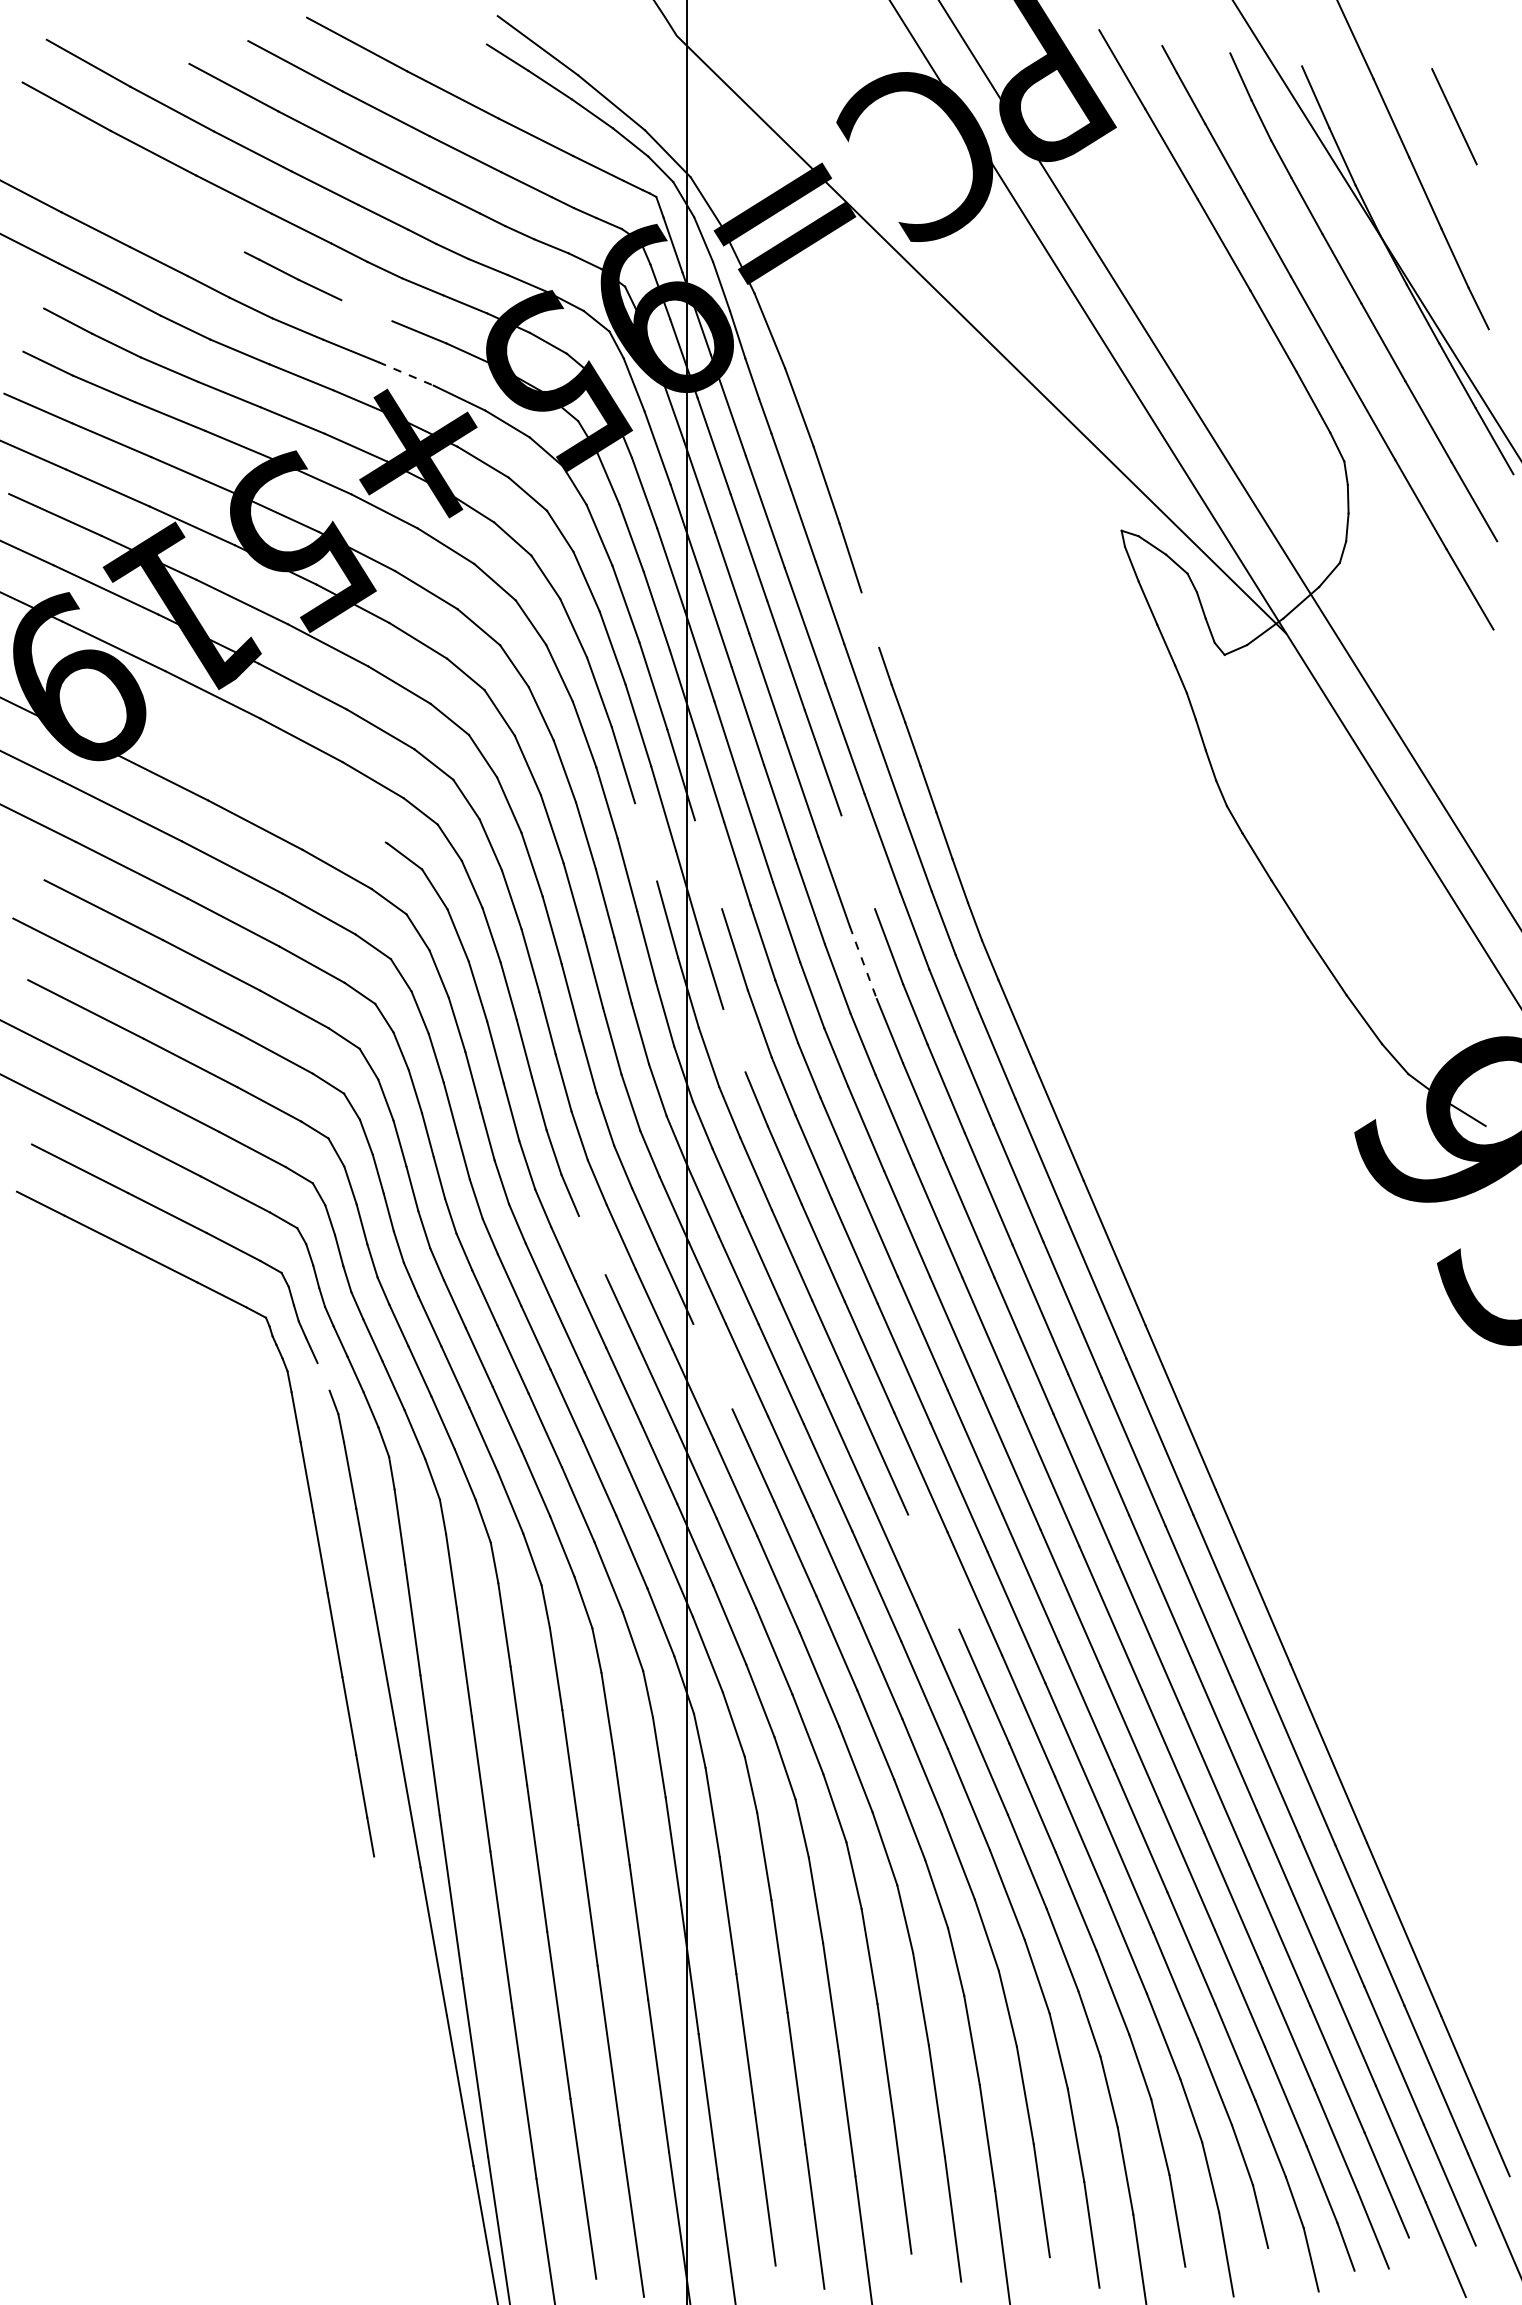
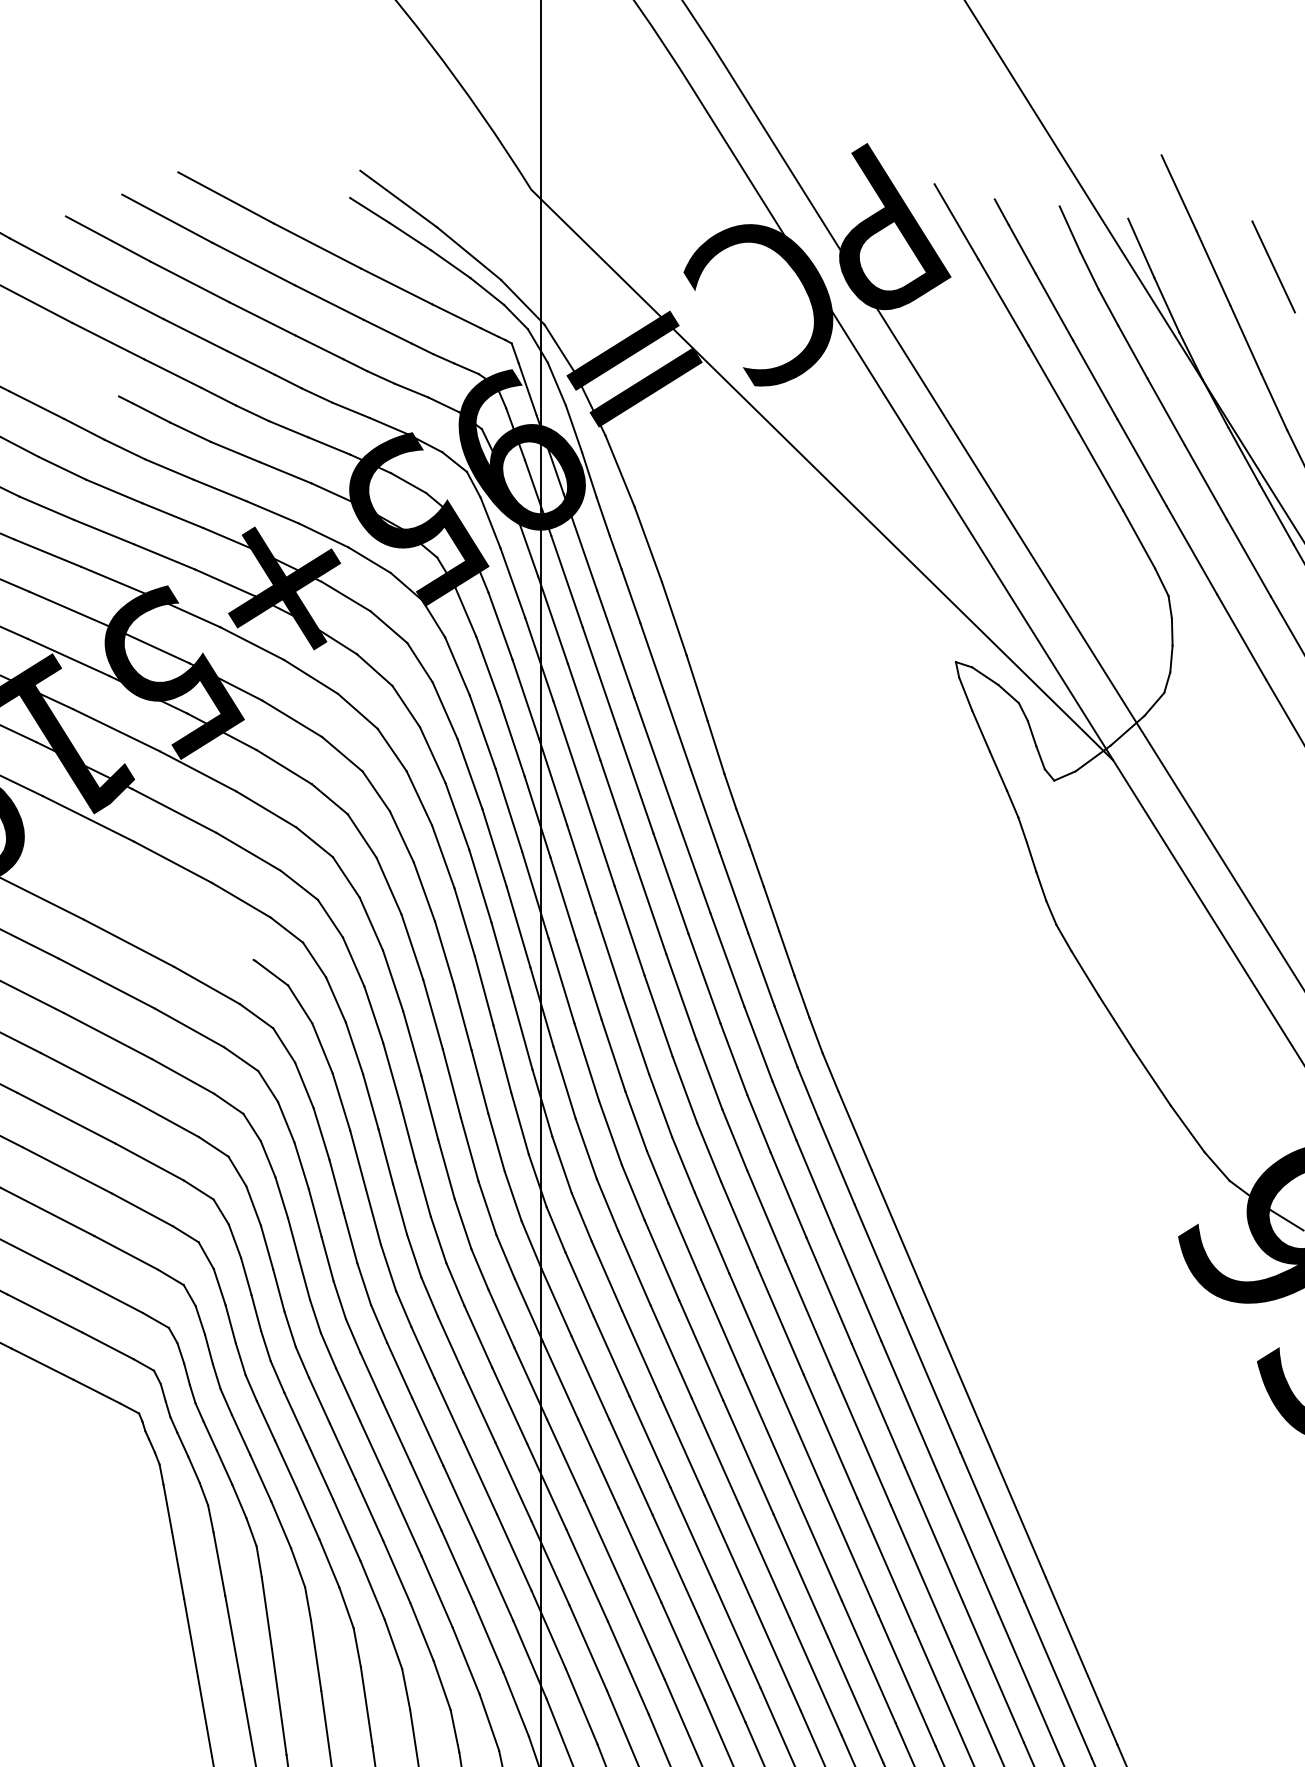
line: (366, 310) -> (235, 451), added
line: (406, 374) -> (273, 512), dashed -> solid
line: (870, 619) -> (716, 746), added
line: (646, 842) -> (502, 959), added
line: (858, 862) -> (704, 978), added
line: (708, 864) -> (561, 980), added
line: (863, 962) -> (709, 1074), dashed -> solid
line: (734, 1040) -> (586, 1148), added
line: (591, 1245) -> (449, 1344), added
line: (712, 1366) -> (565, 1460), added
line: (323, 1376) -> (193, 1469), added
line: (933, 1571) -> (776, 1655), added

